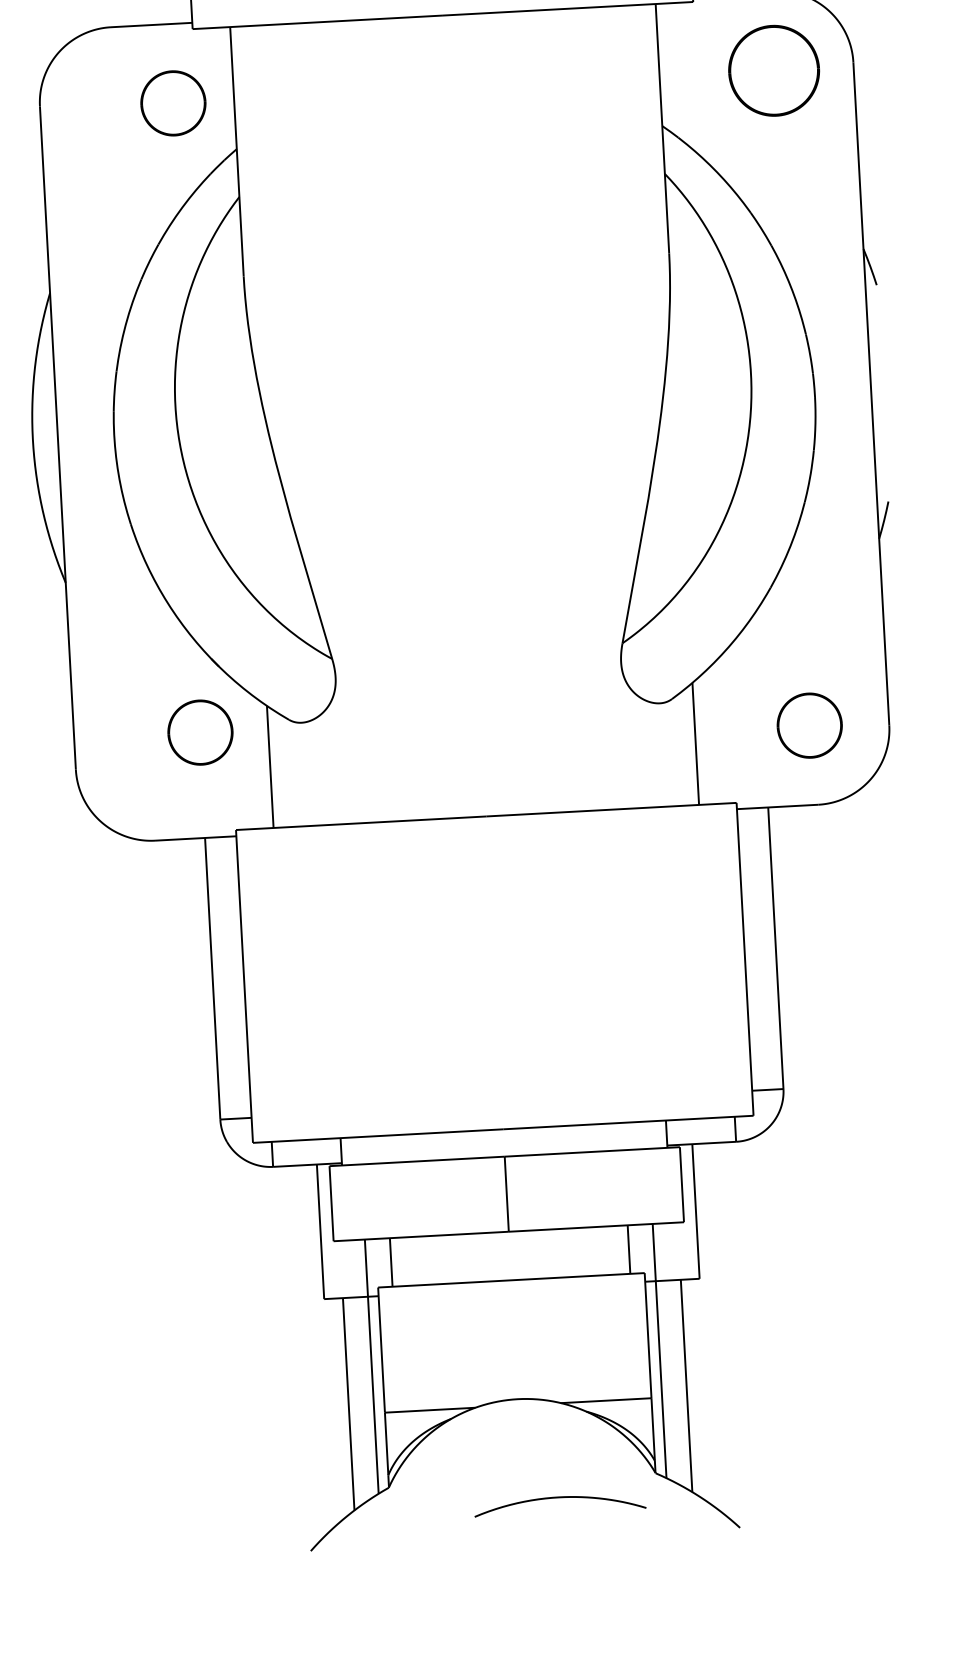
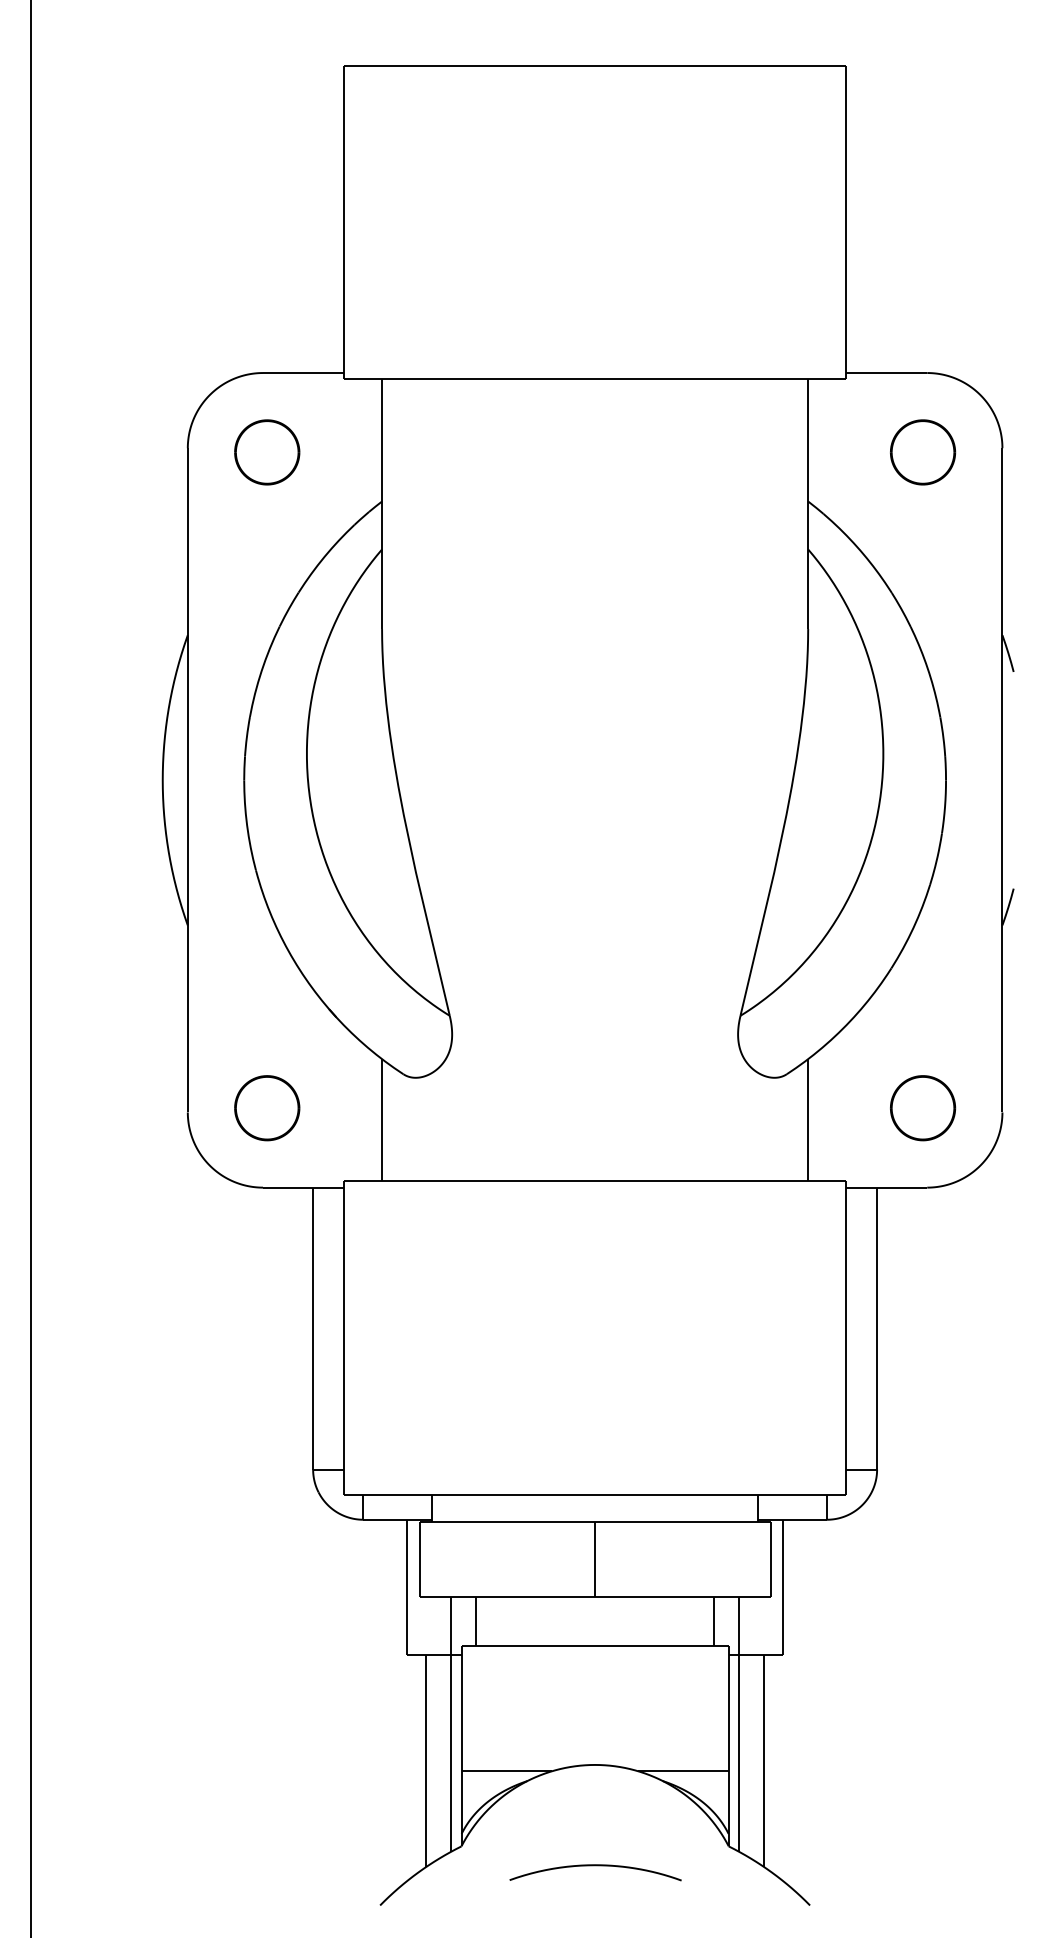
part: (774, 70) -> (923, 452), size x0.71
part: (173, 103) -> (267, 452), moved
part: (200, 732) -> (267, 1108), moved
curve: (559, 1498) -> (595, 1866), moved

